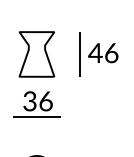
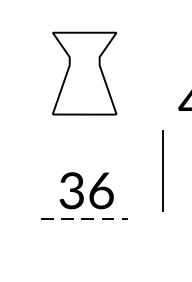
part: (36, 54) -> (83, 73), moved
line: (79, 54) -> (162, 170), moved
line: (36, 116) -> (83, 218), solid -> dashed

